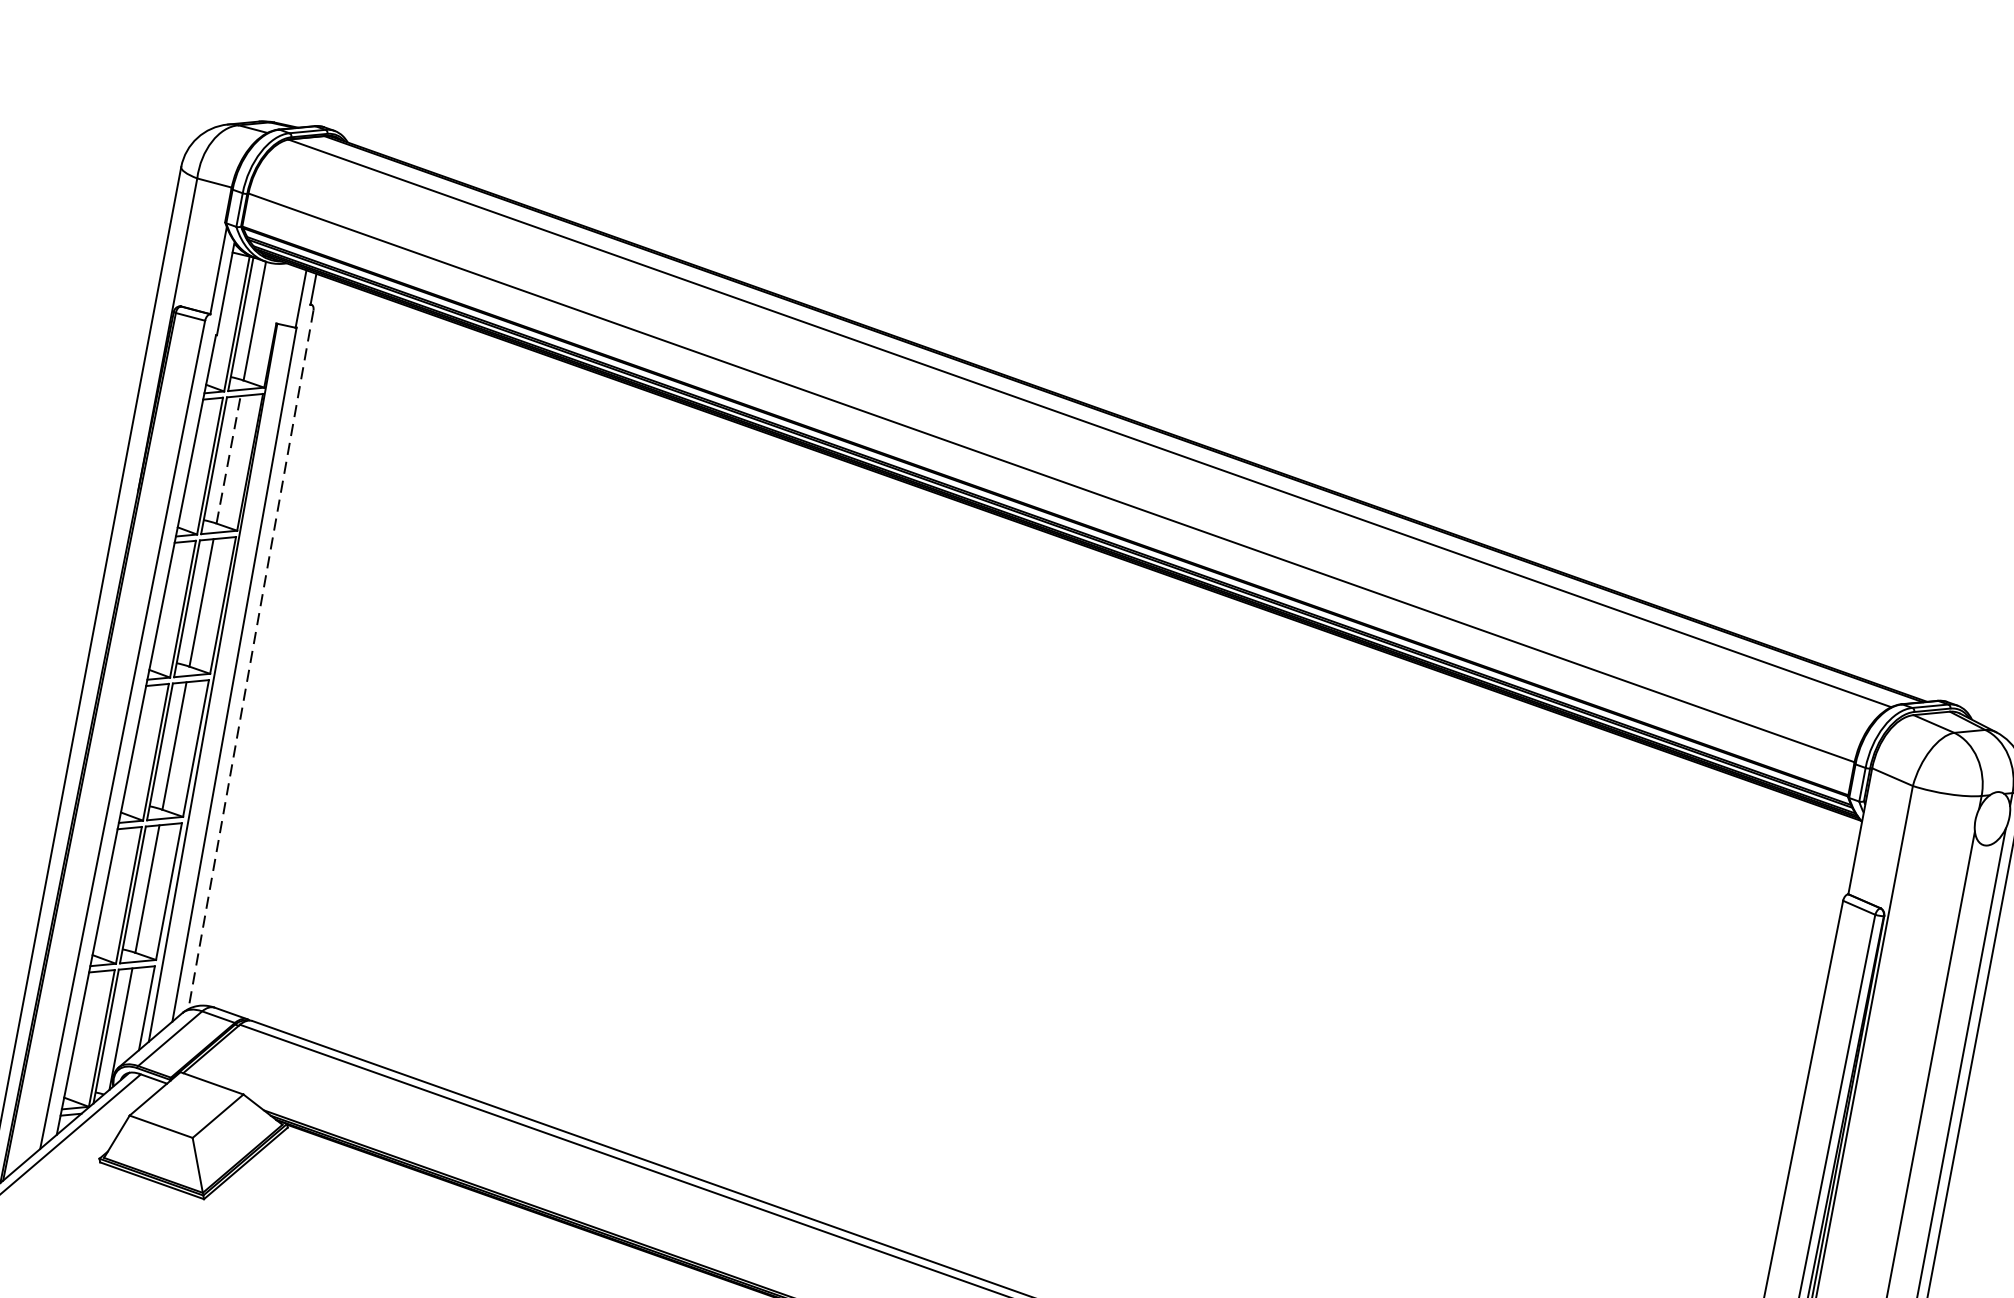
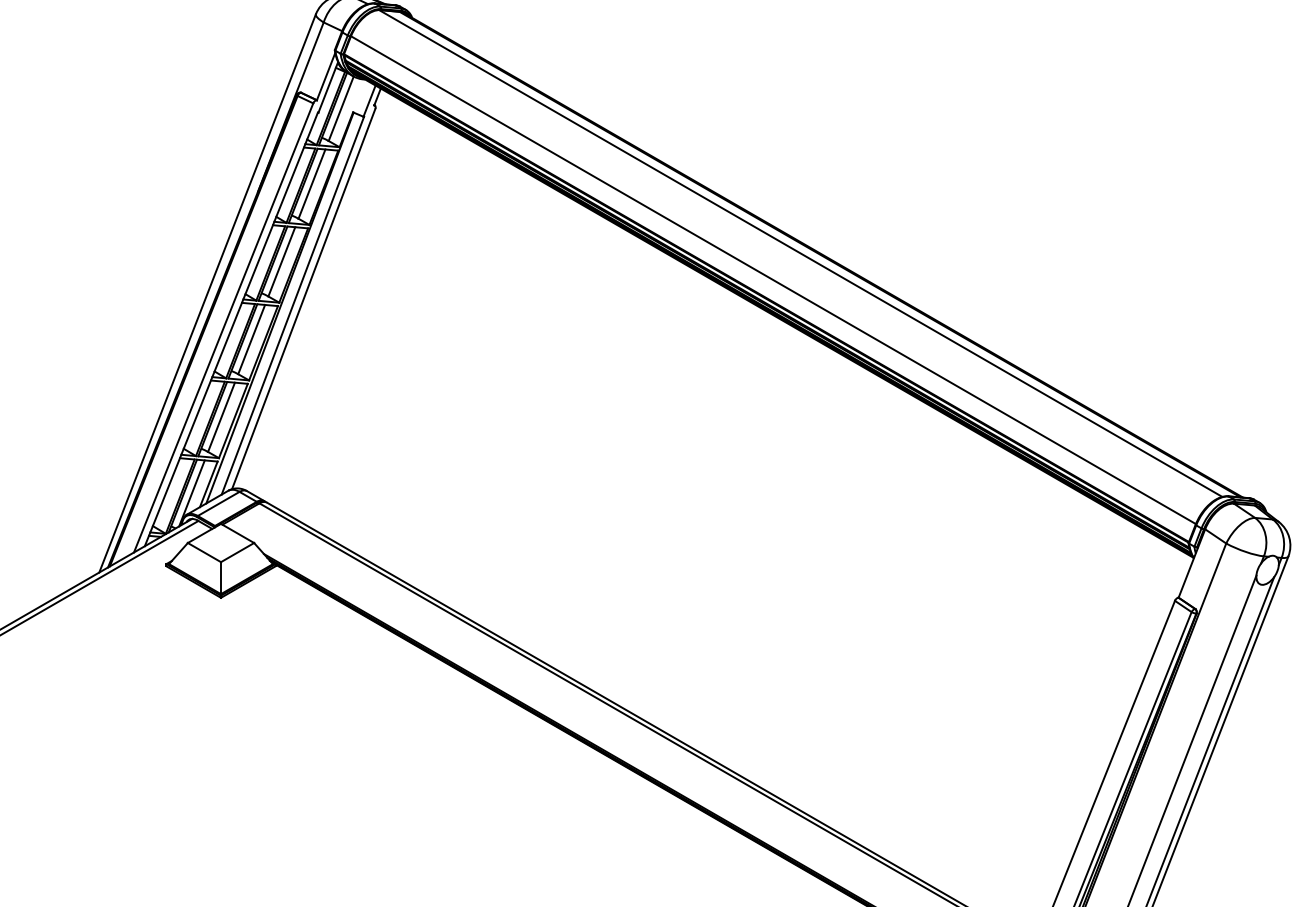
line: (229, 458) -> (312, 183), dashed -> solid
line: (250, 660) -> (303, 299), dashed -> solid

